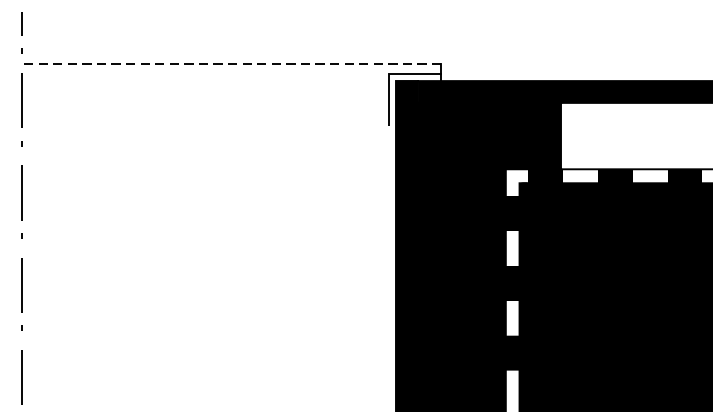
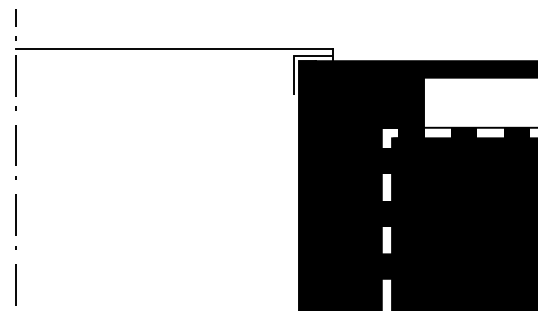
line: (231, 64) -> (174, 48), dashed -> solid

